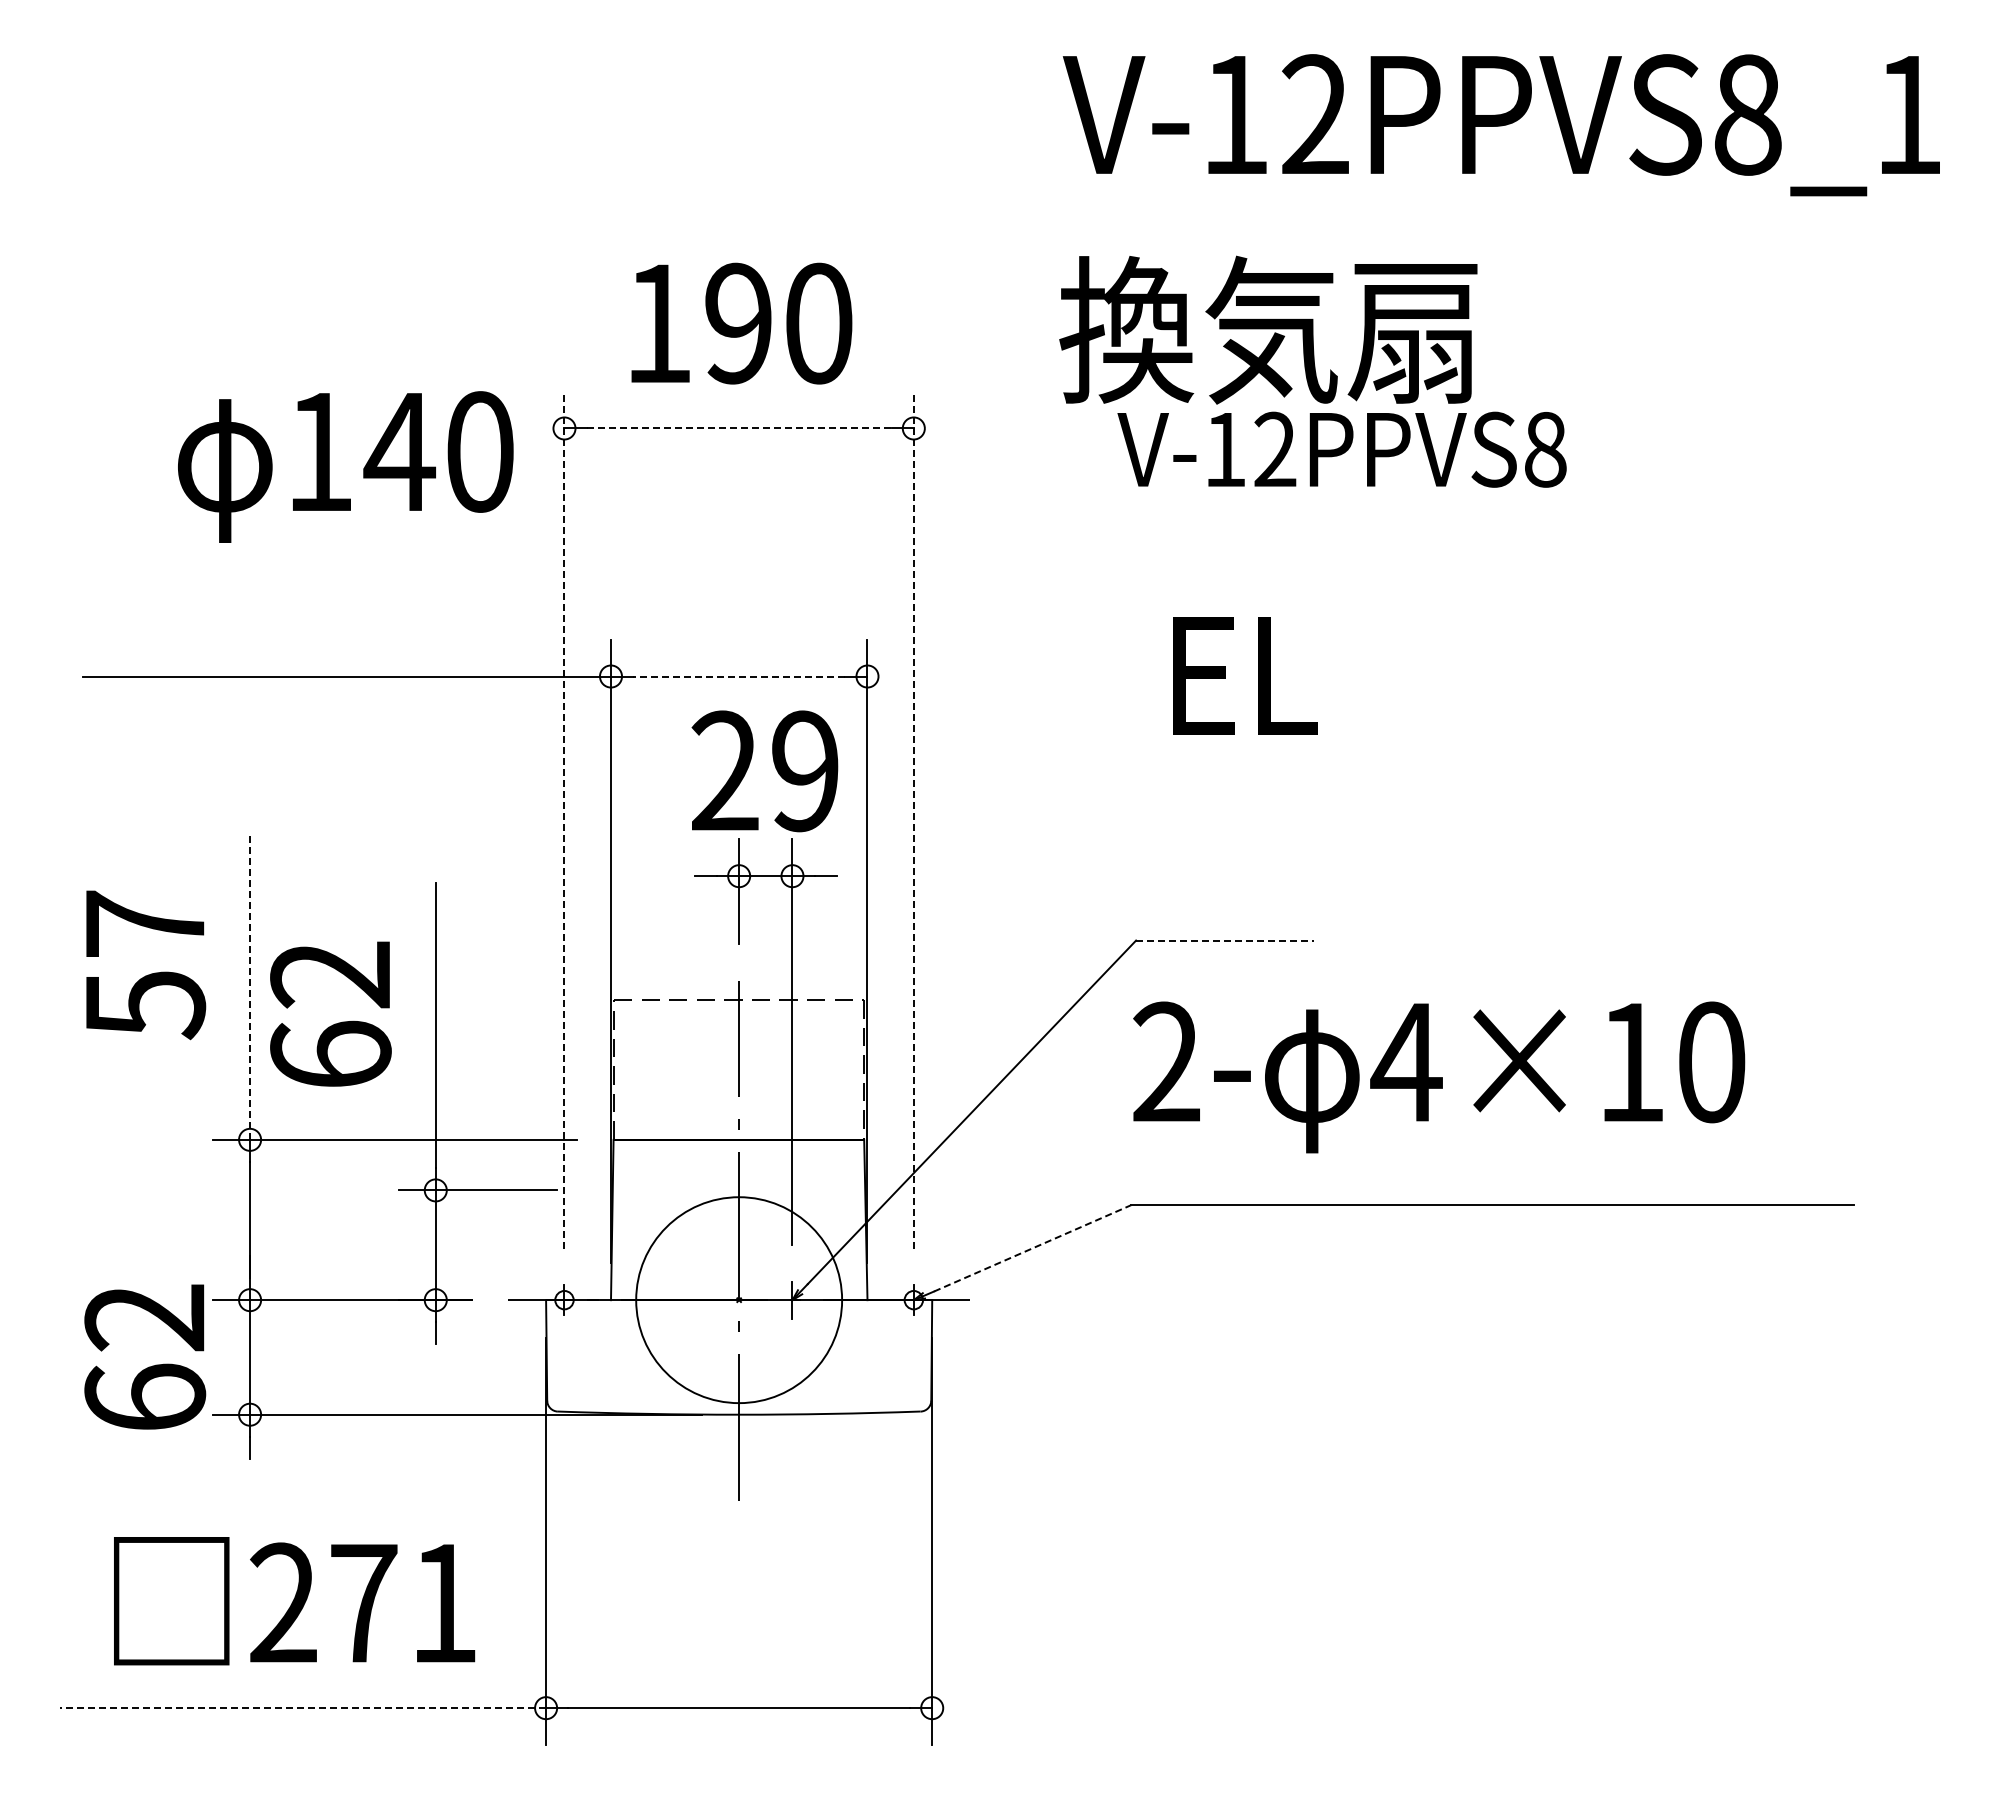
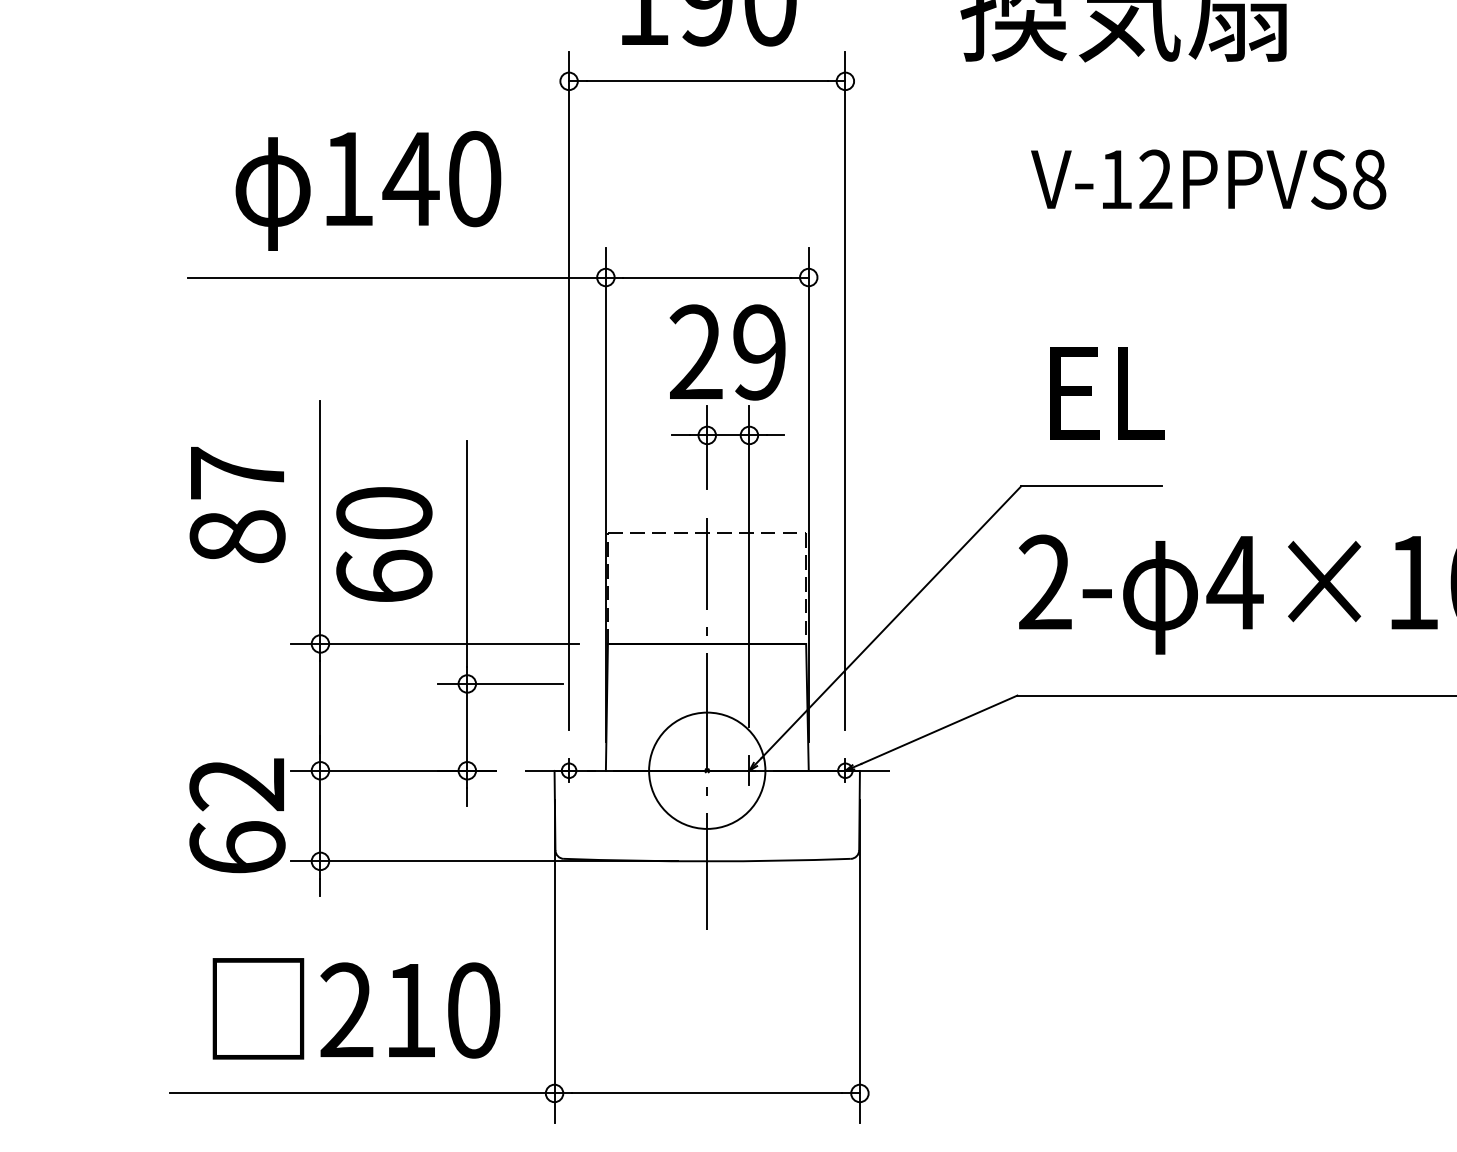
line: (739, 428) -> (707, 81), dashed -> solid
text: (1341, 449) -> (1208, 179), moved
text: (345, 466) -> (368, 190), moved
text: (1245, 675) -> (1107, 392), moved
line: (738, 676) -> (706, 277), dashed -> solid
line: (564, 819) -> (569, 390), dashed -> solid
line: (913, 819) -> (845, 390), dashed -> solid
line: (1225, 940) -> (1091, 486), dashed -> solid
text: (330, 974) -> (384, 513), 62 -> 60
line: (250, 986) -> (320, 522), dashed -> solid
text: (145, 1005) -> (237, 537), 57 -> 87
line: (1032, 1248) -> (939, 729), dashed -> solid
circle: (738, 1299) -> (706, 770), size x0.71
text: (404, 1603) -> (442, 1010), 271 -> 210
line: (302, 1708) -> (361, 1093), dashed -> solid

